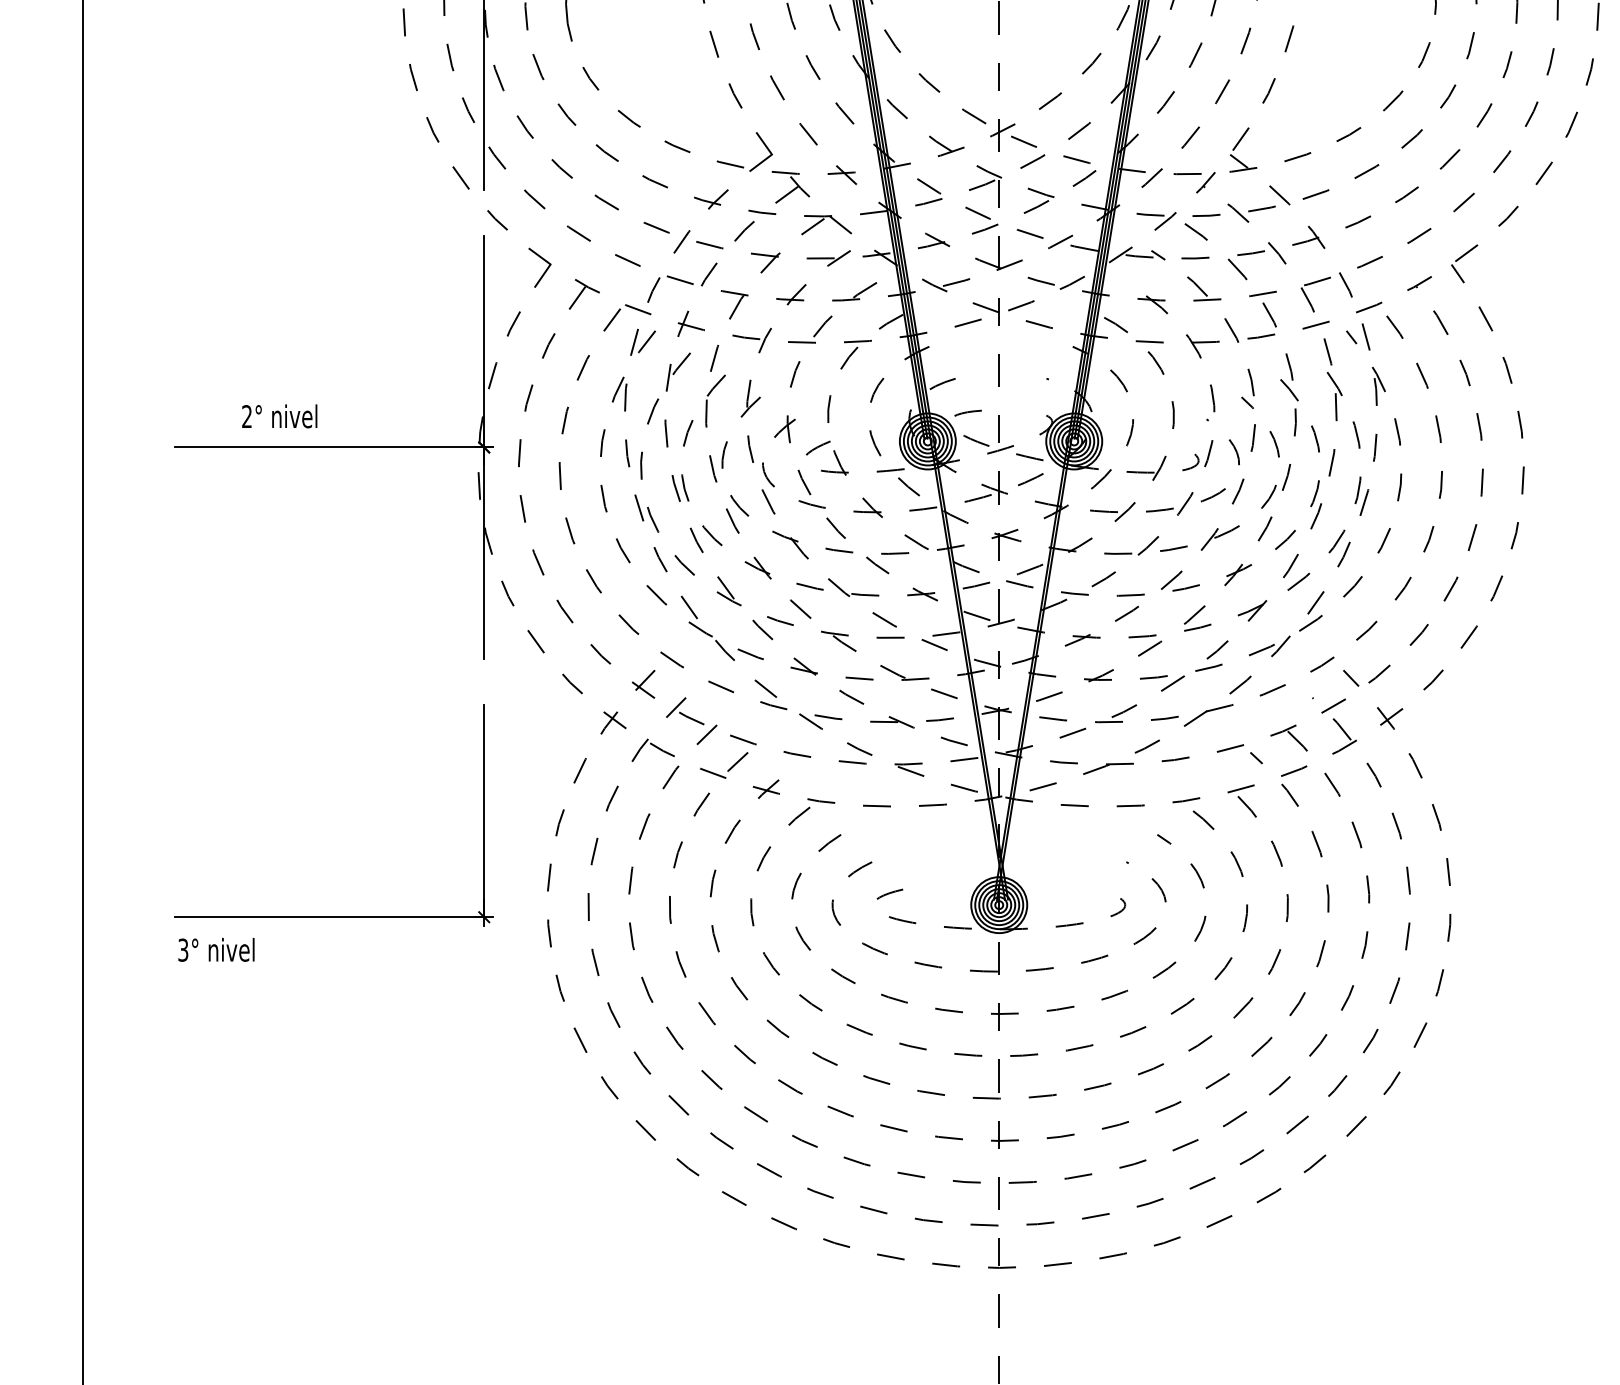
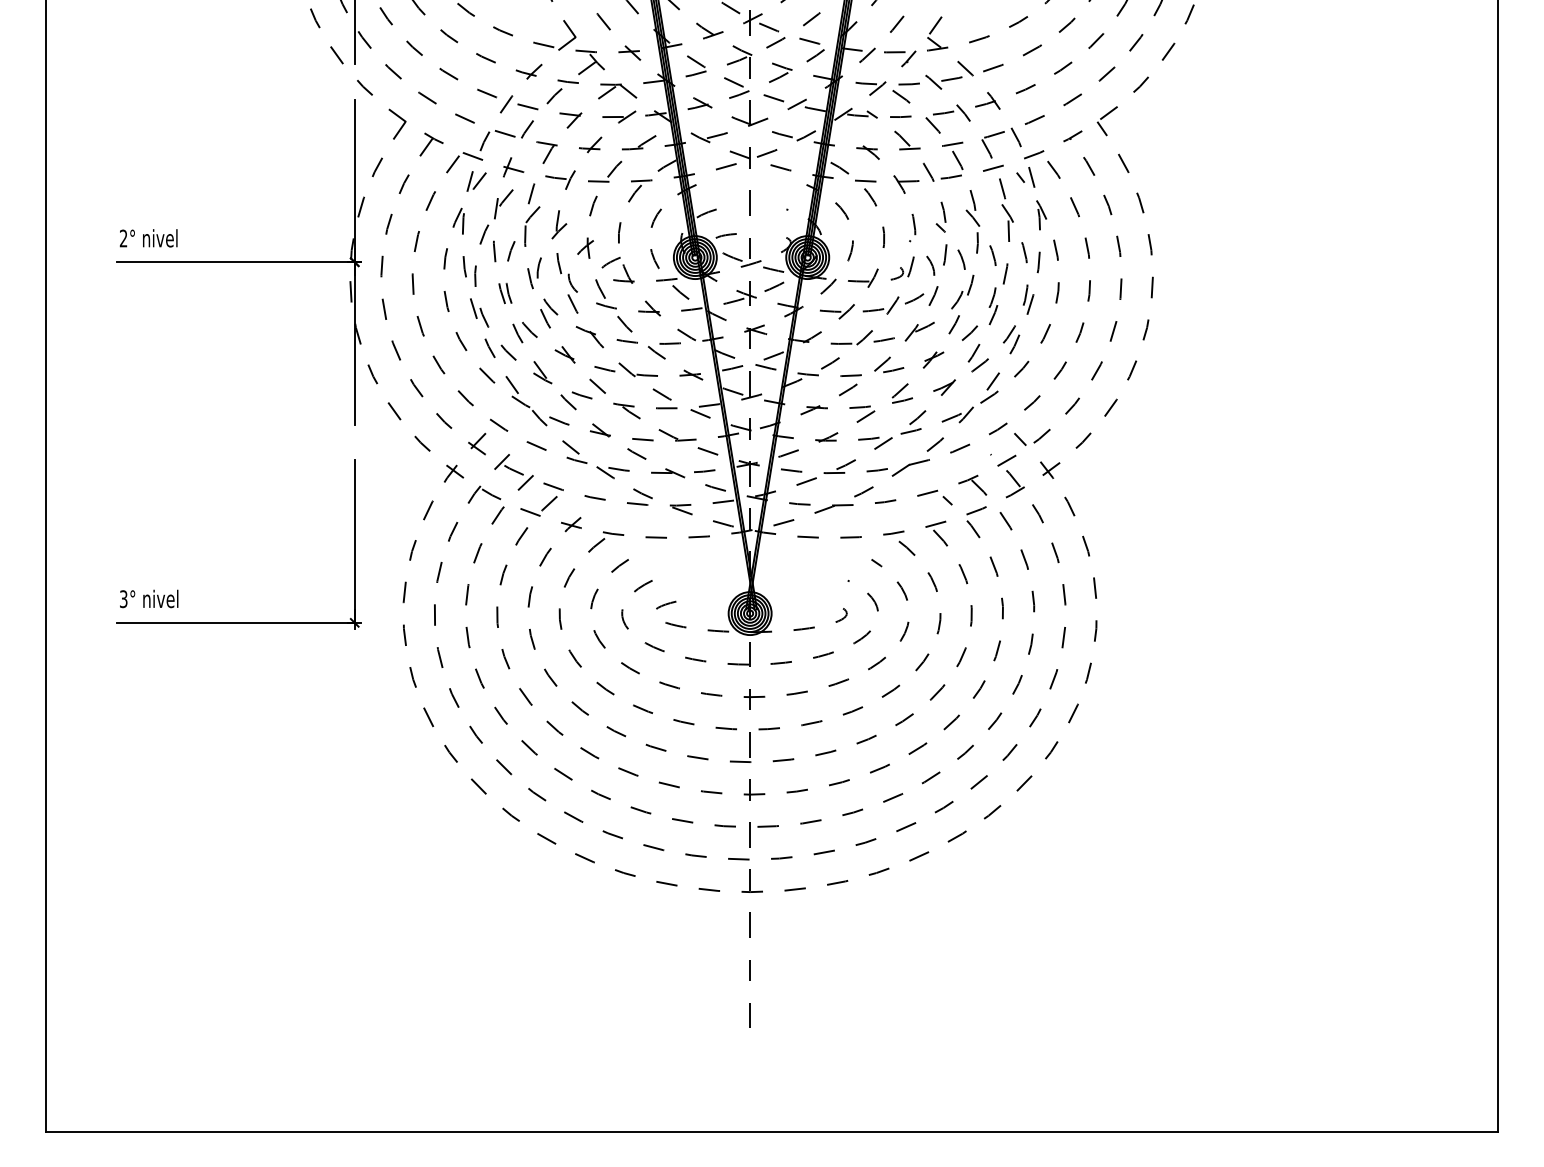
text: (279, 416) -> (148, 238), moved
text: (216, 949) -> (149, 598), moved

